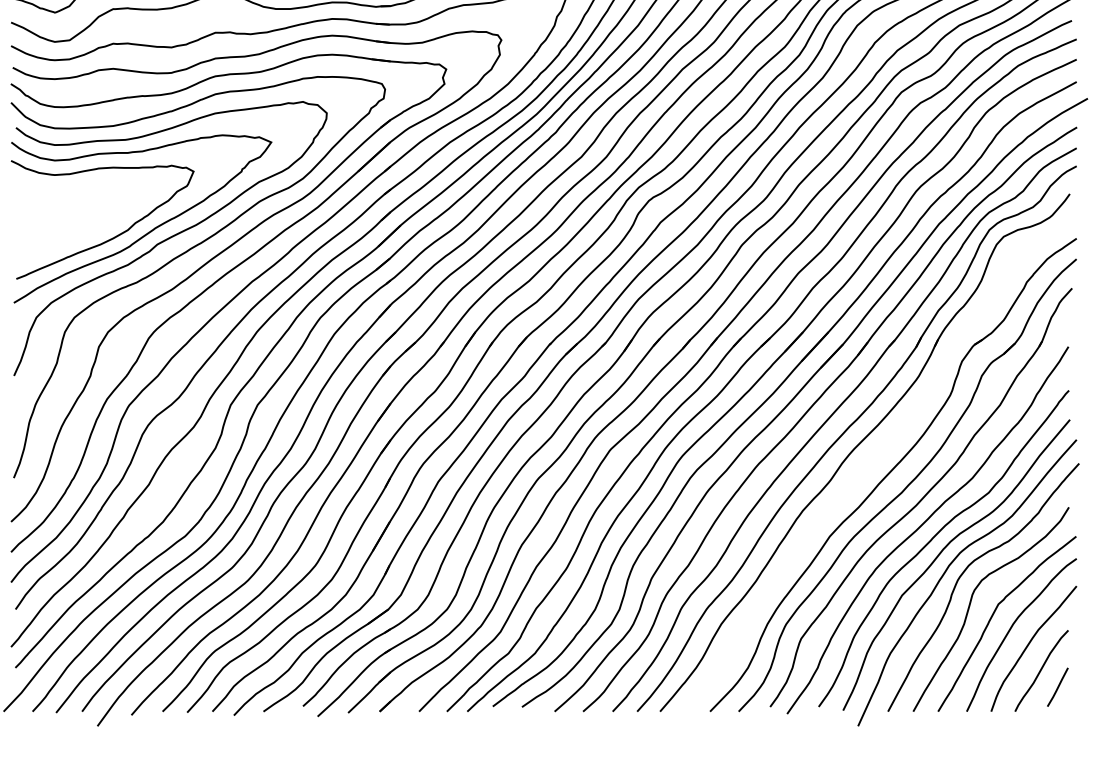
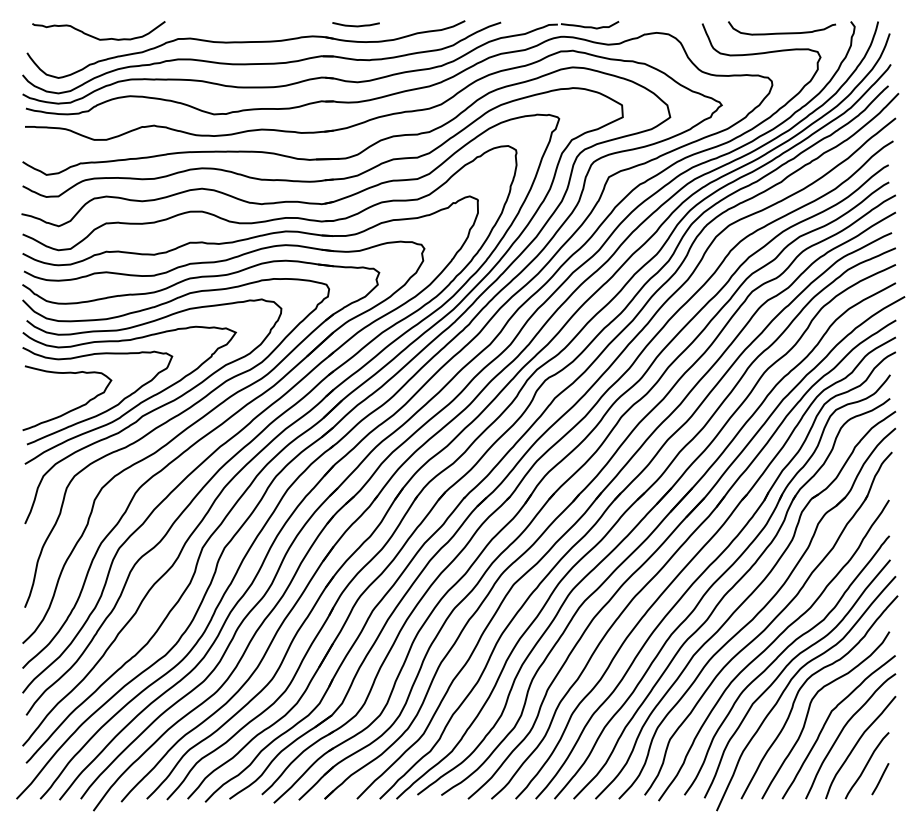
curve: (73, 235) -> (73, 408), added
part: (868, 464) -> (725, 596), added

